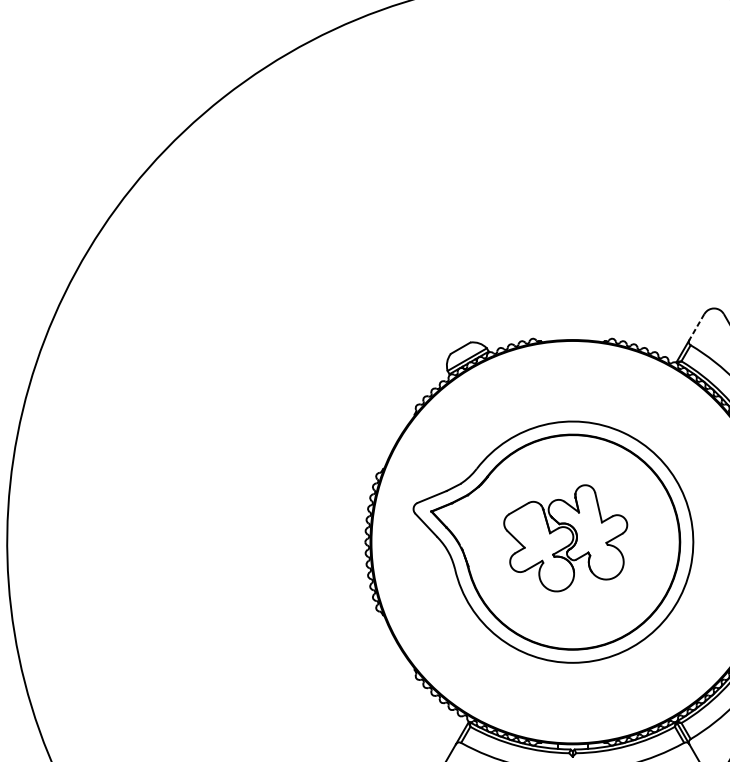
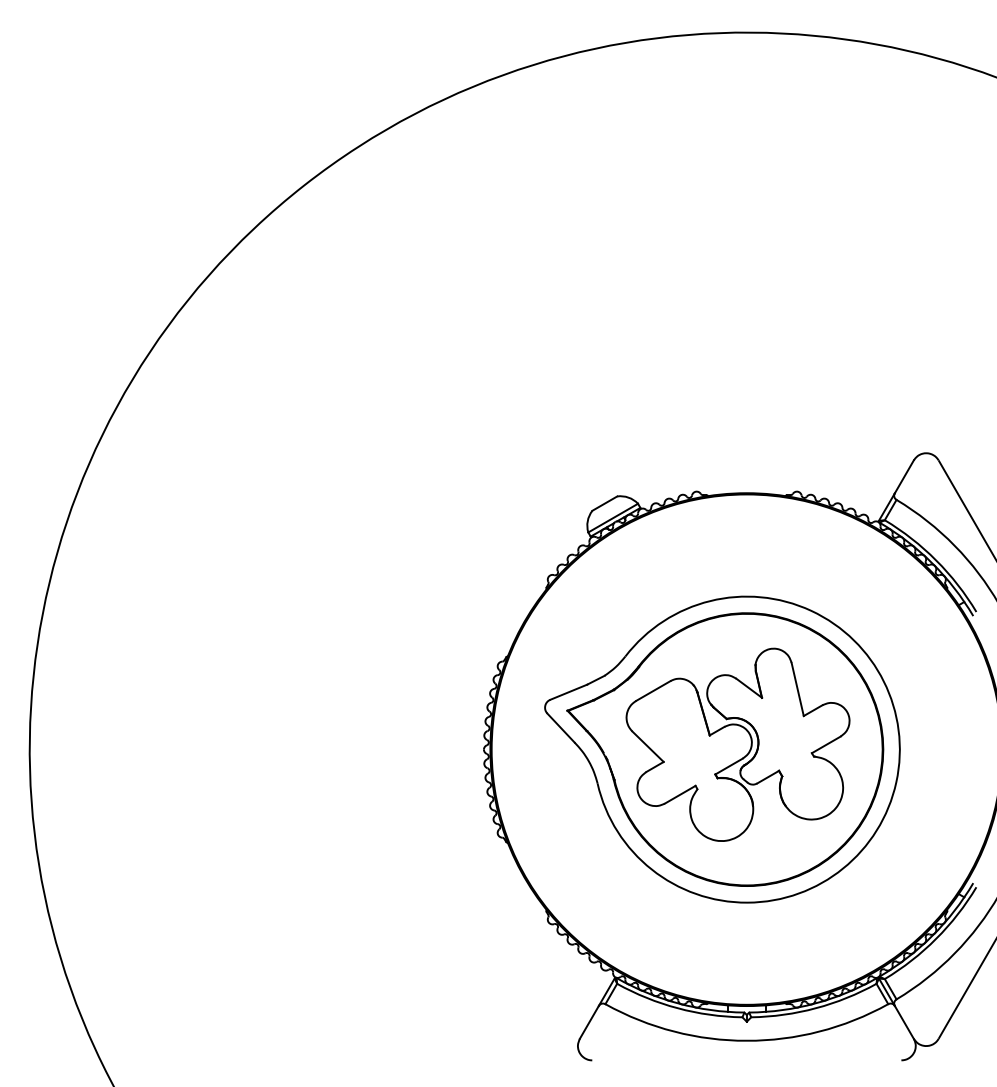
line: (696, 327) -> (904, 477), dashed -> solid
part: (565, 538) -> (737, 744), size x1.43

